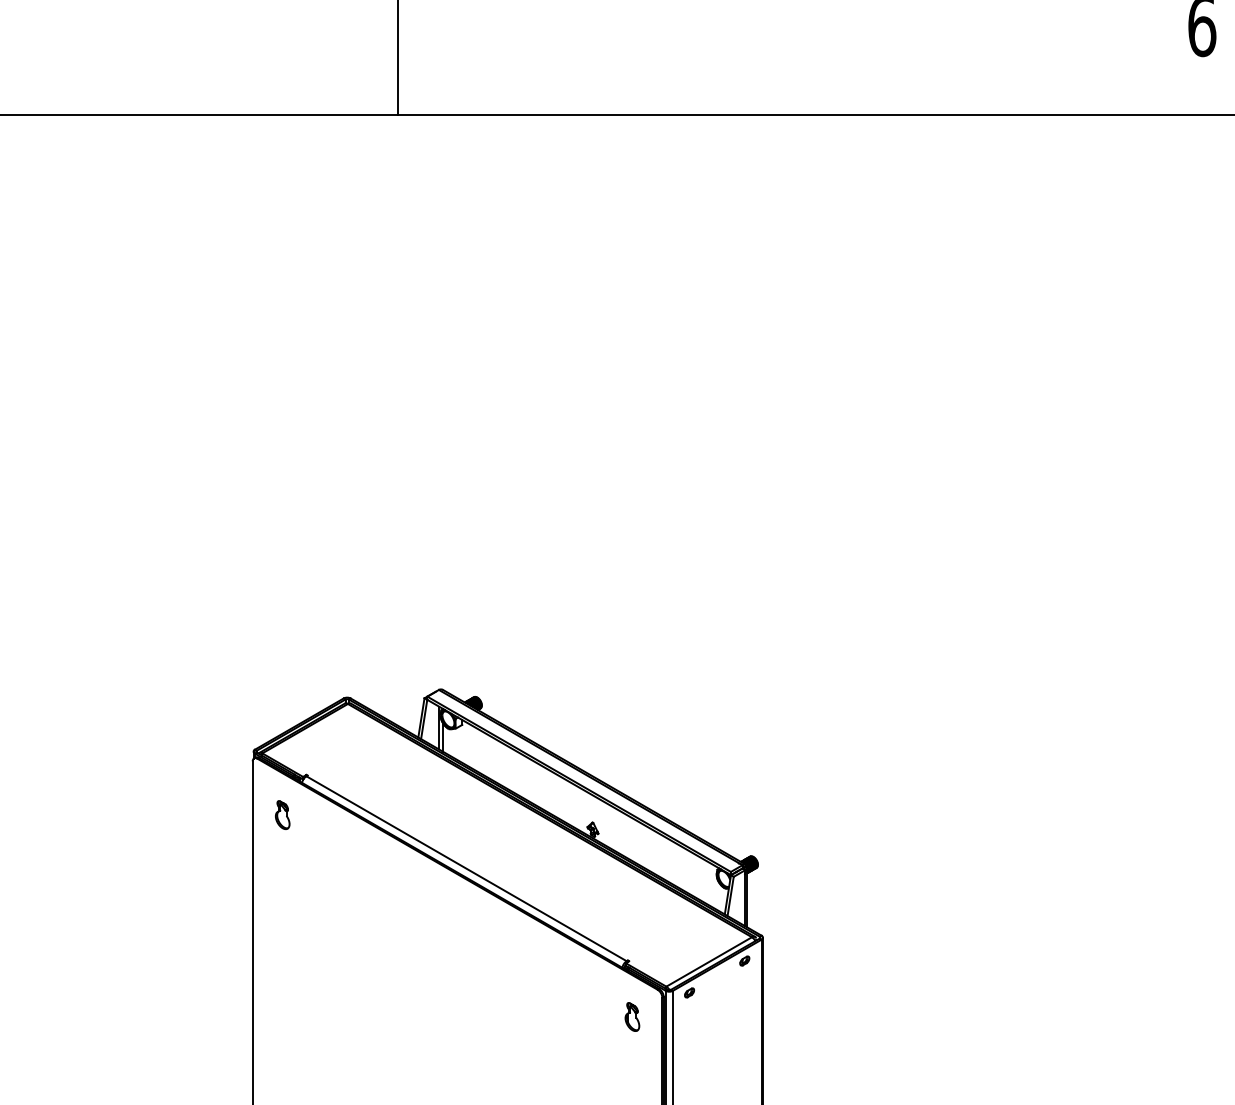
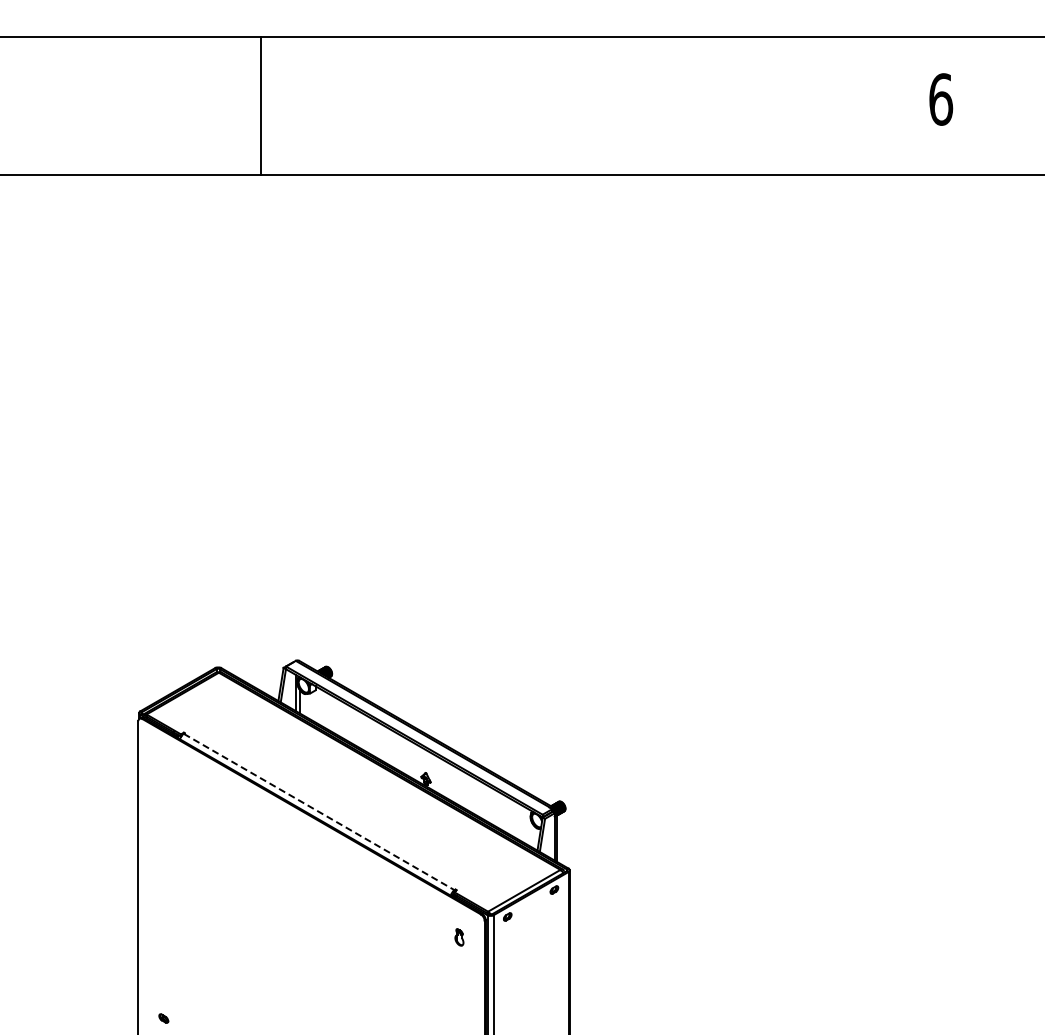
part: (282, 814) -> (163, 766), removed
line: (466, 869) -> (319, 812), solid -> dashed
part: (632, 1017) -> (459, 937), size x0.7

